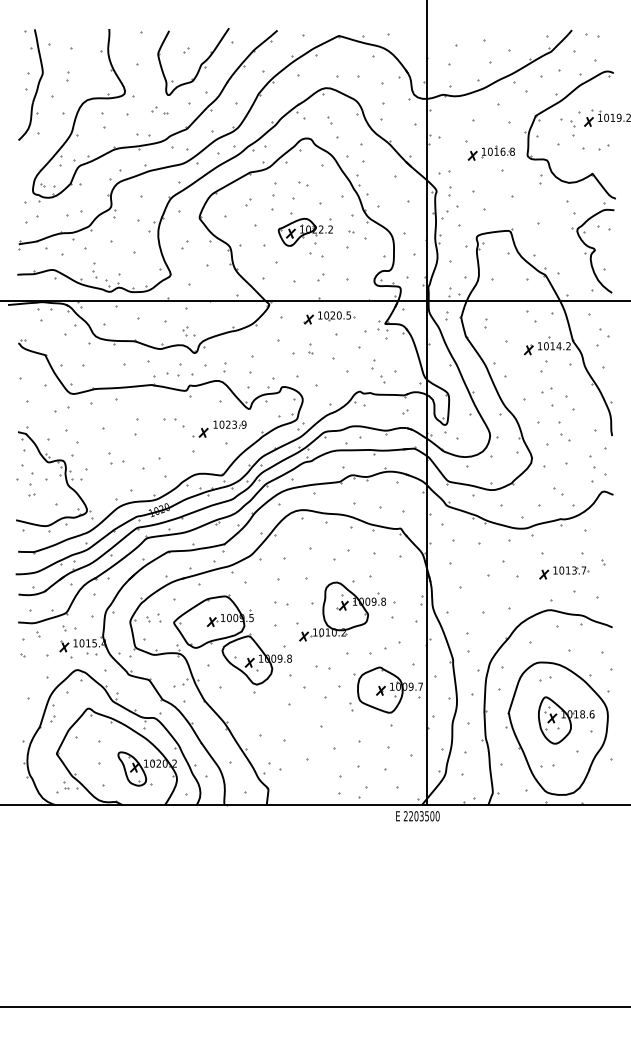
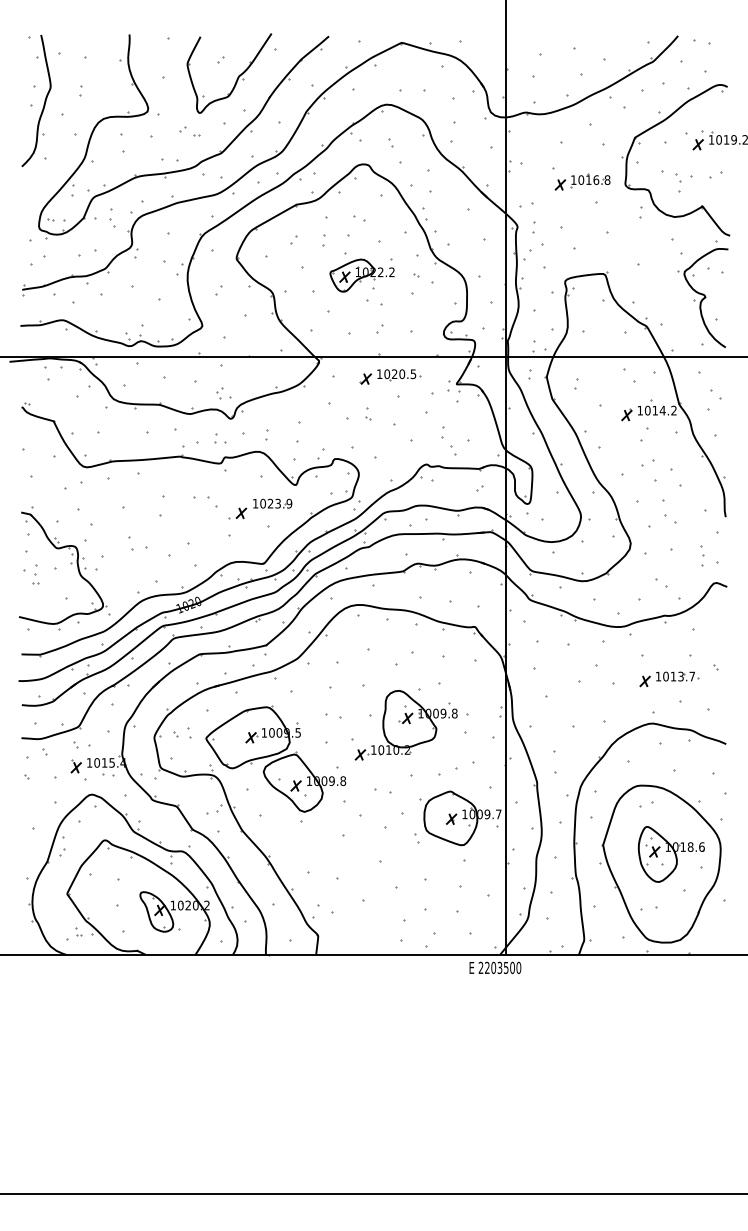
part: (572, 128) -> (678, 183), moved
part: (272, 202) -> (323, 240), size x0.62
part: (94, 270) -> (111, 217), moved
part: (185, 369) -> (219, 438), size x0.62
part: (592, 468) -> (702, 555), size x0.62
part: (26, 484) -> (31, 574), size x0.71

